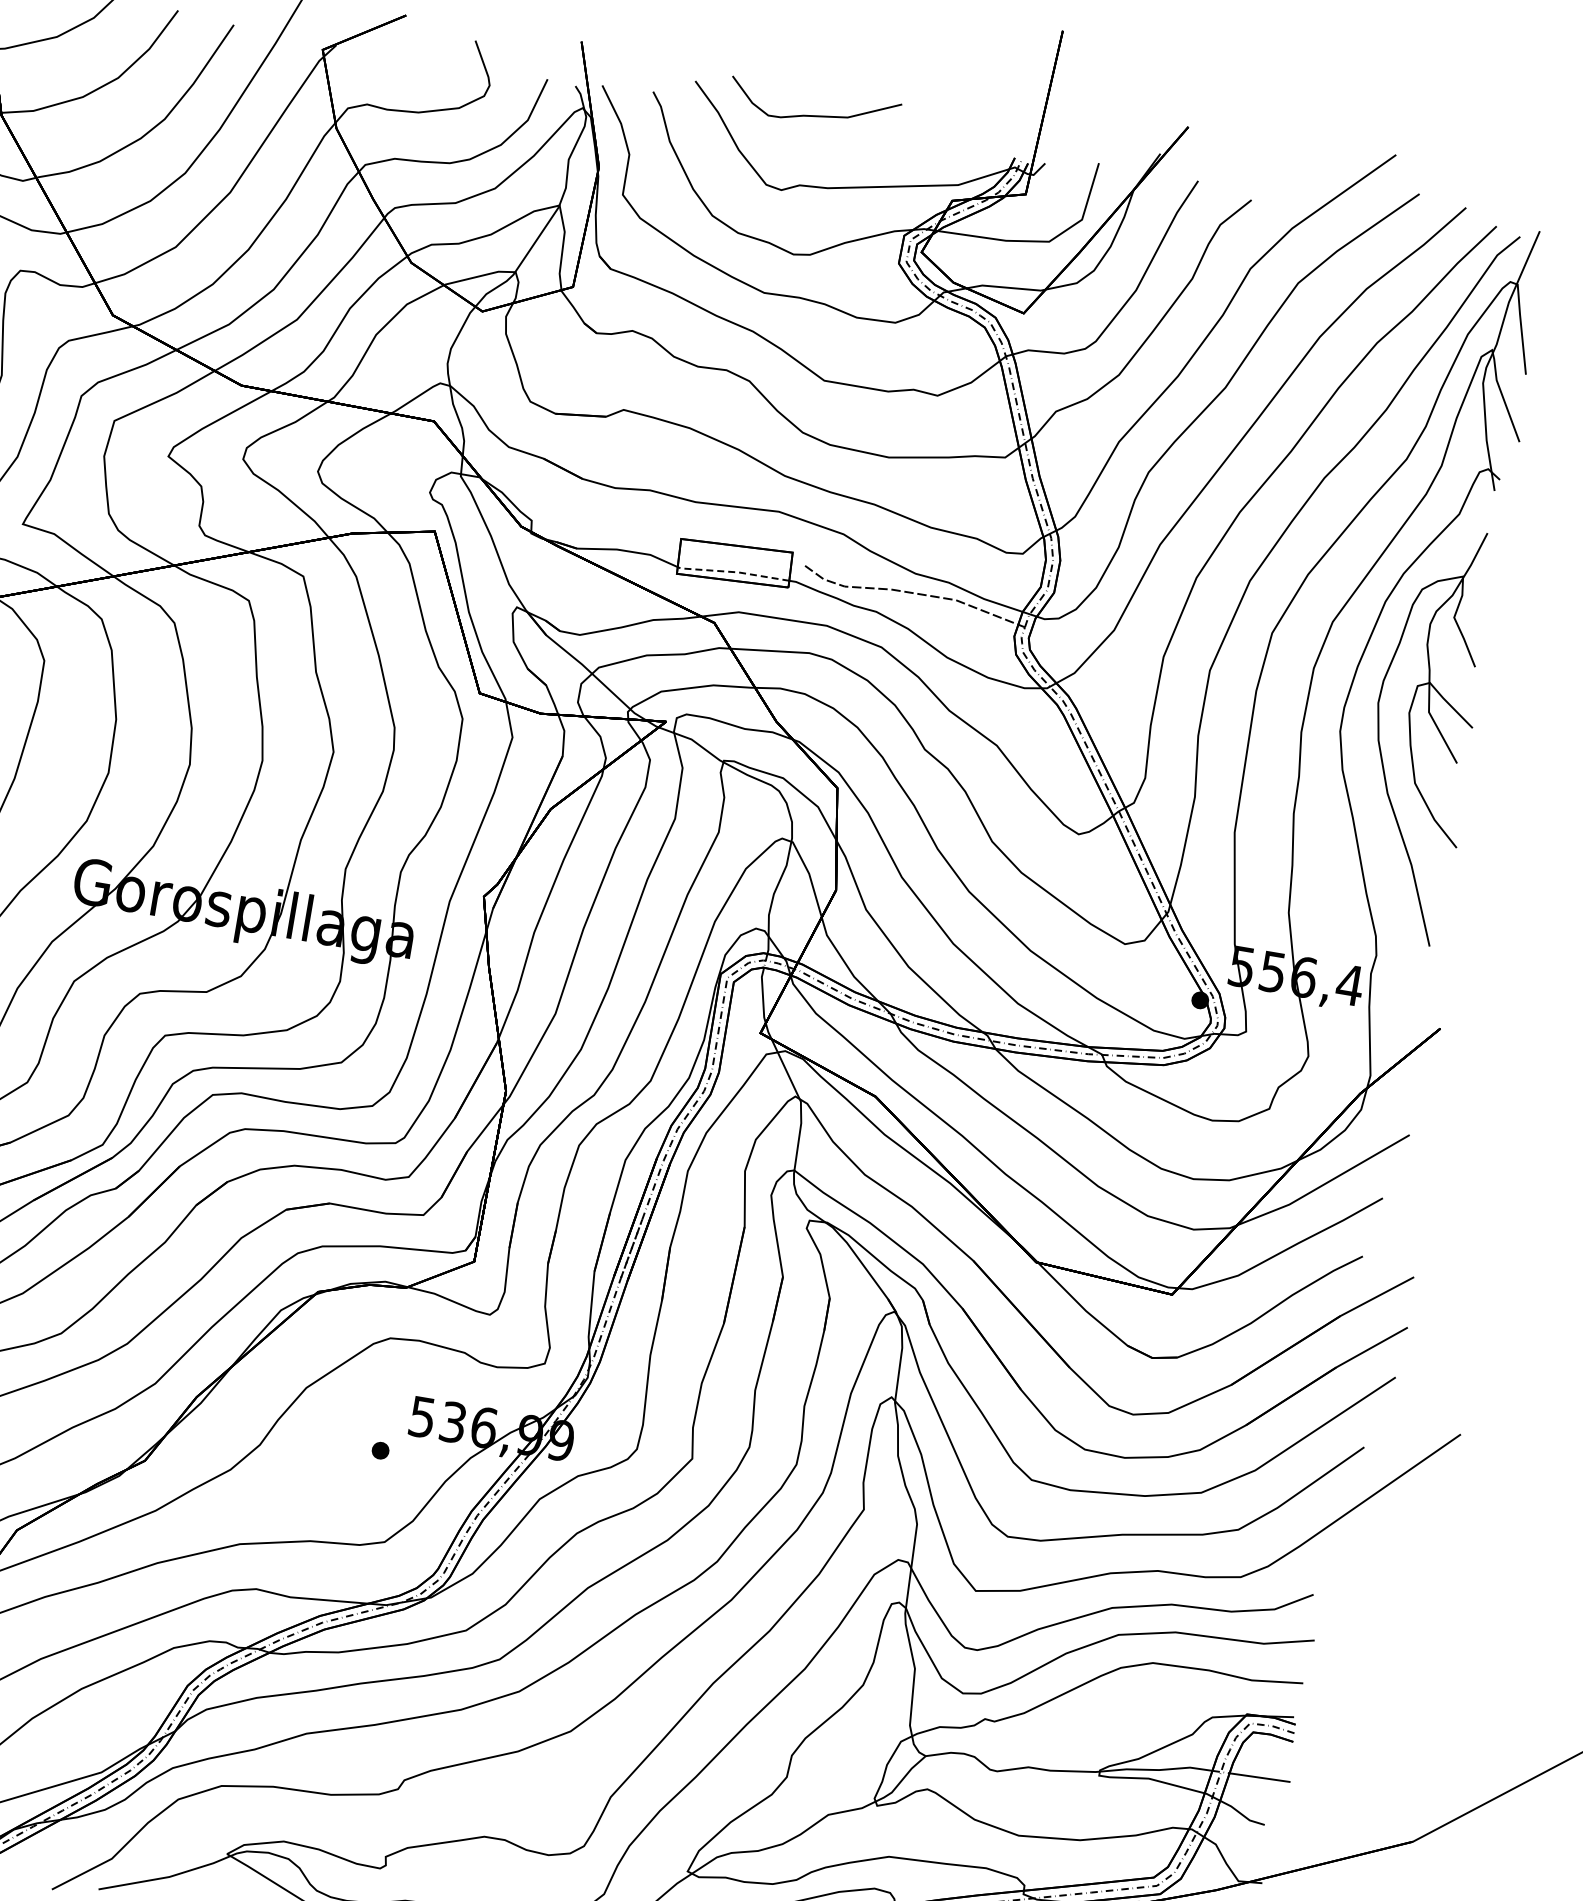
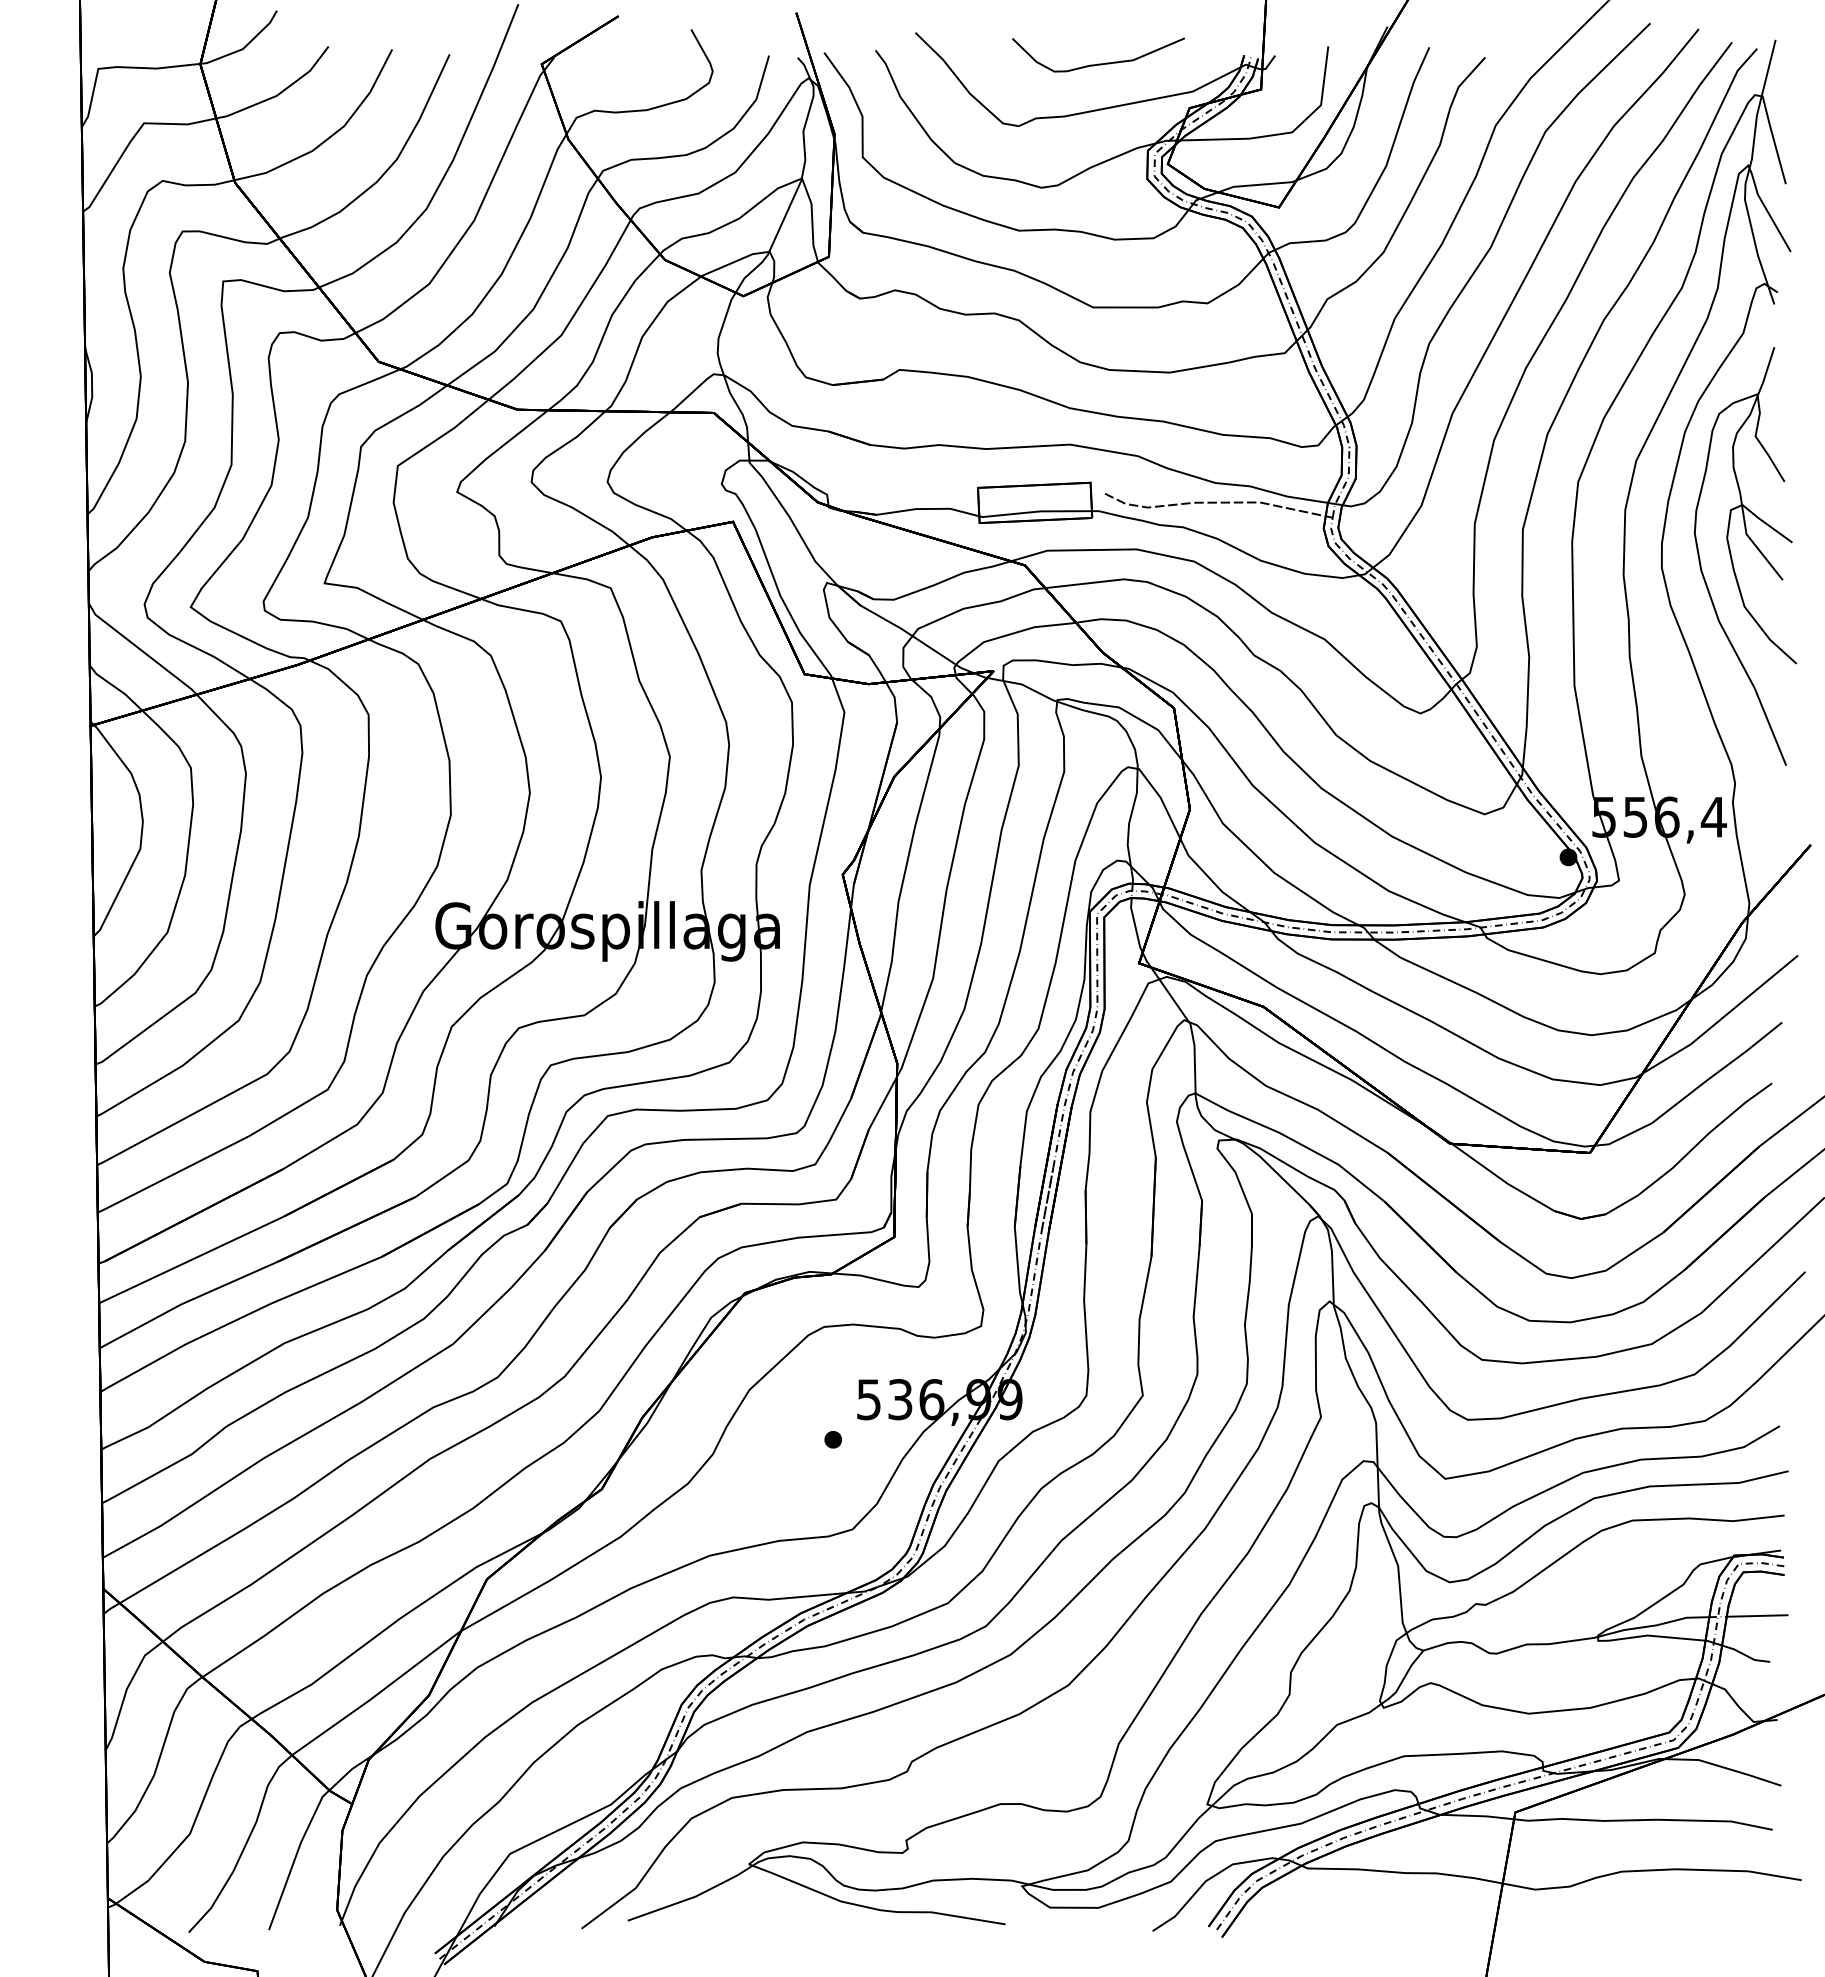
curve: (813, 114) -> (1098, 63), moved
line: (732, 571) -> (1034, 511), dashed -> solid

